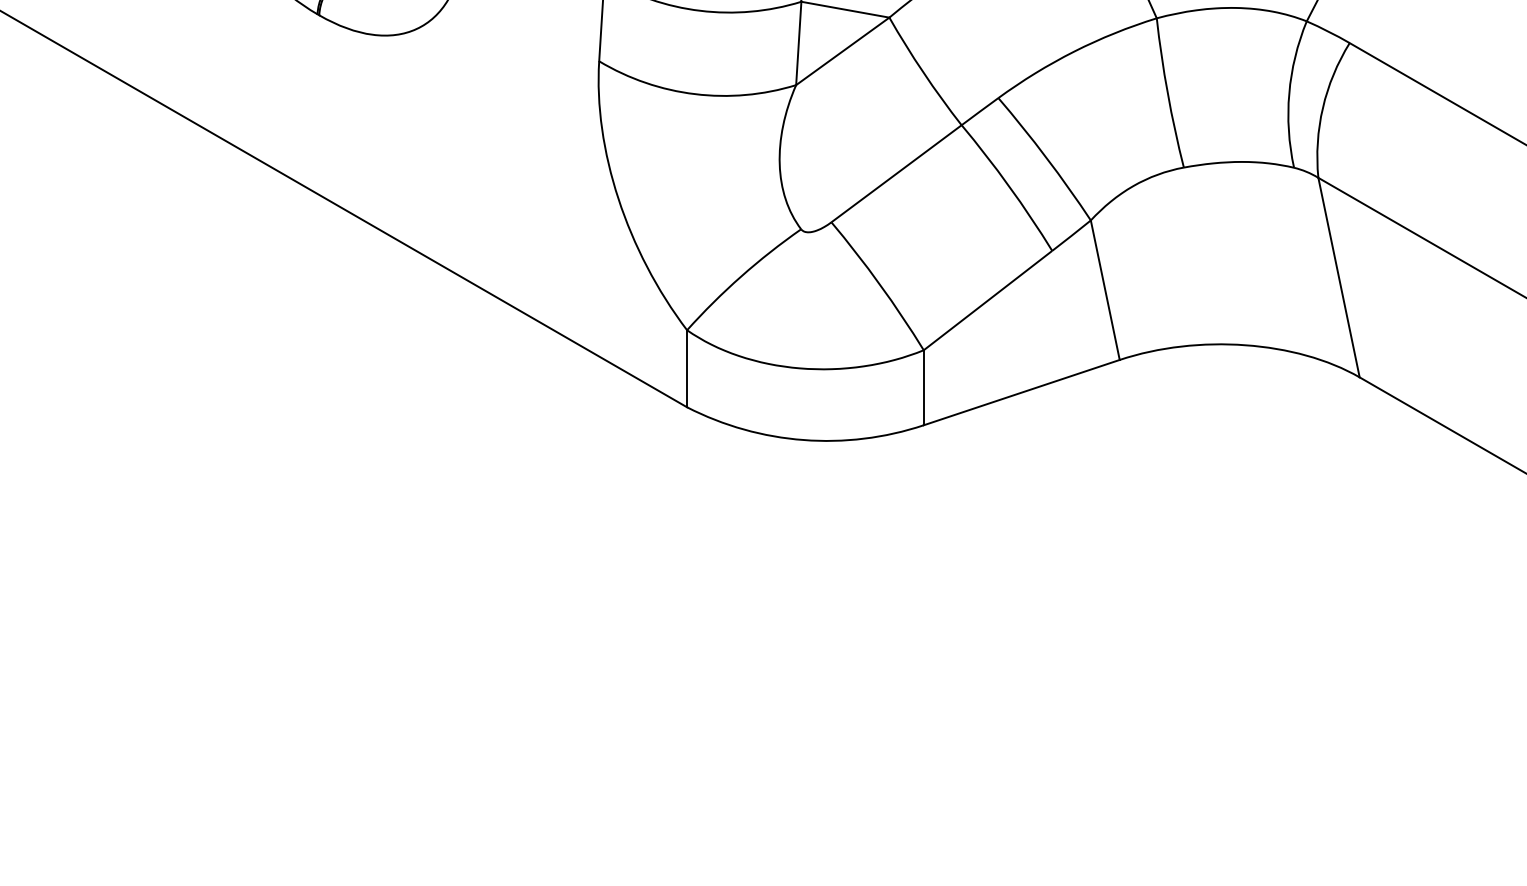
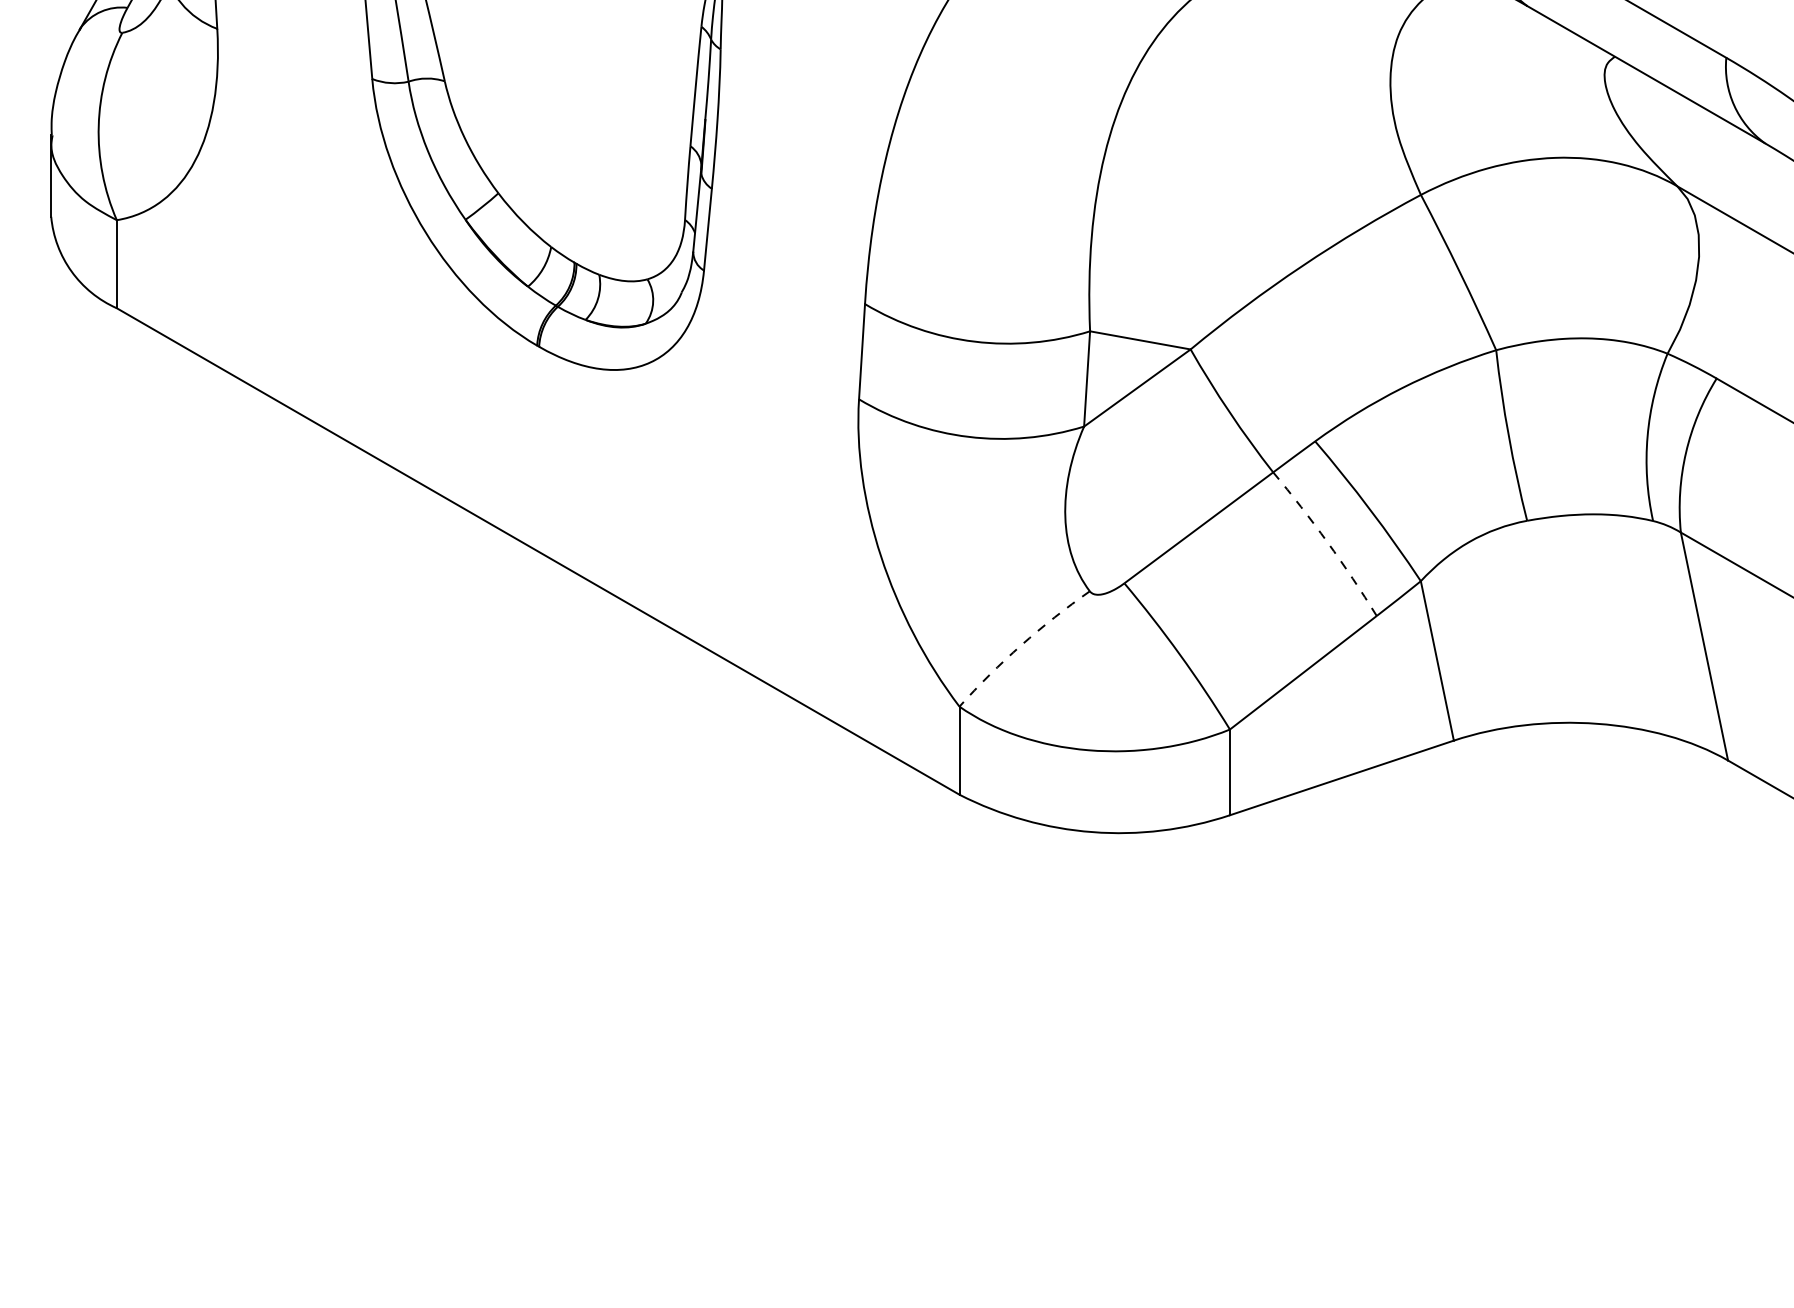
arc: (1009, 186) -> (1327, 542), solid -> dashed
arc: (741, 276) -> (1021, 645), solid -> dashed

